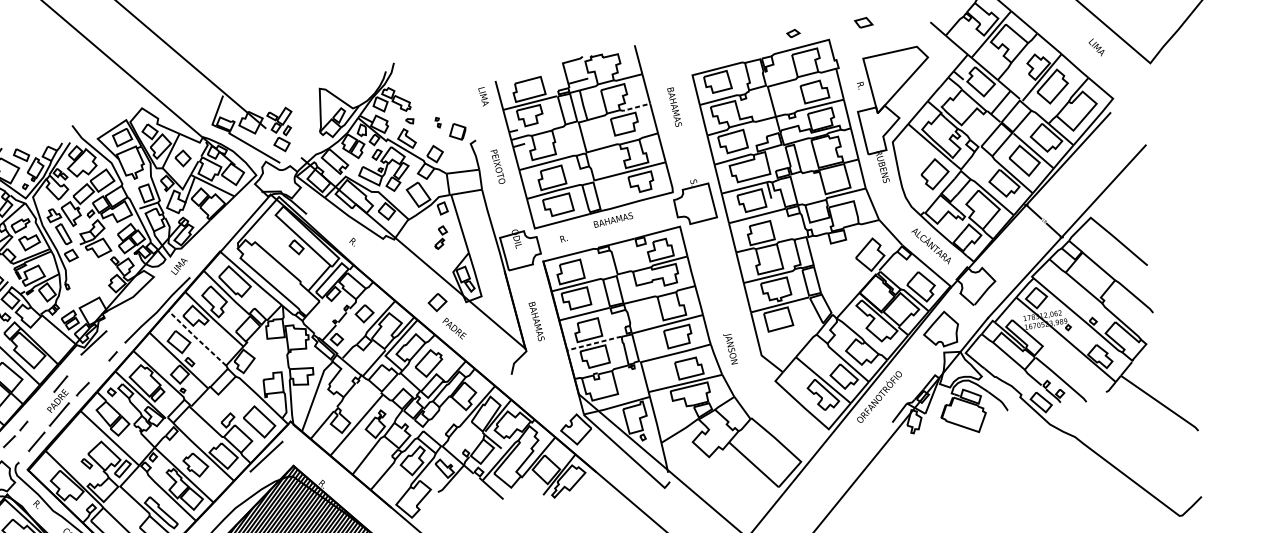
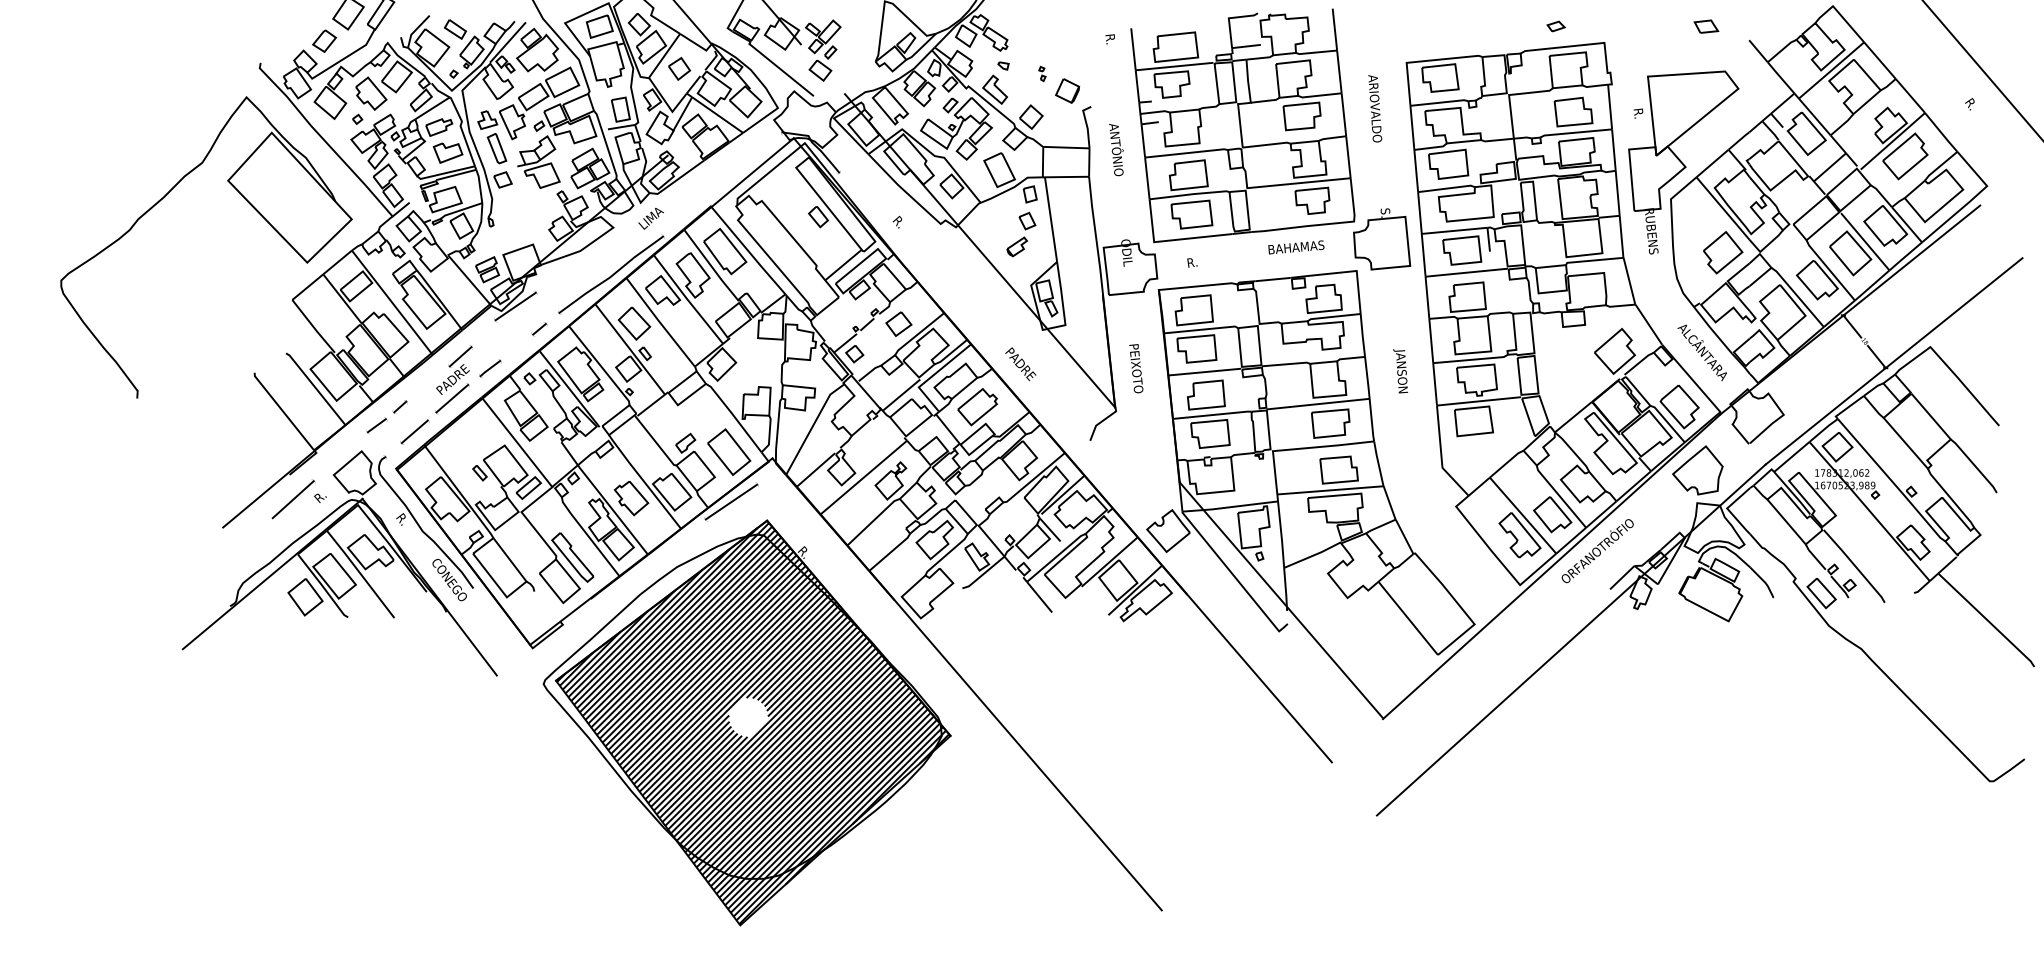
part: (863, 22) -> (1706, 26), moved
text: (1096, 47) -> (1975, 111), LIMA -> R.
text: (483, 97) -> (1110, 48), LIMA -> R.
line: (635, 107) -> (1320, 95), dashed -> solid
text: (675, 110) -> (1375, 108), BAHAMAS -> ARIOVALDO
text: (498, 168) -> (1116, 150), PEIXOTO -> ANTÔNIO
text: (613, 220) -> (1296, 247), moved
part: (440, 237) -> (1021, 234), size x1.43
part: (437, 302) -> (1002, 323), removed
text: (536, 321) -> (1136, 372), BAHAMAS -> PEIXOTO
line: (196, 337) -> (659, 321), dashed -> solid
line: (594, 343) -> (1212, 415), dashed -> solid
text: (730, 349) -> (1400, 371), moved

